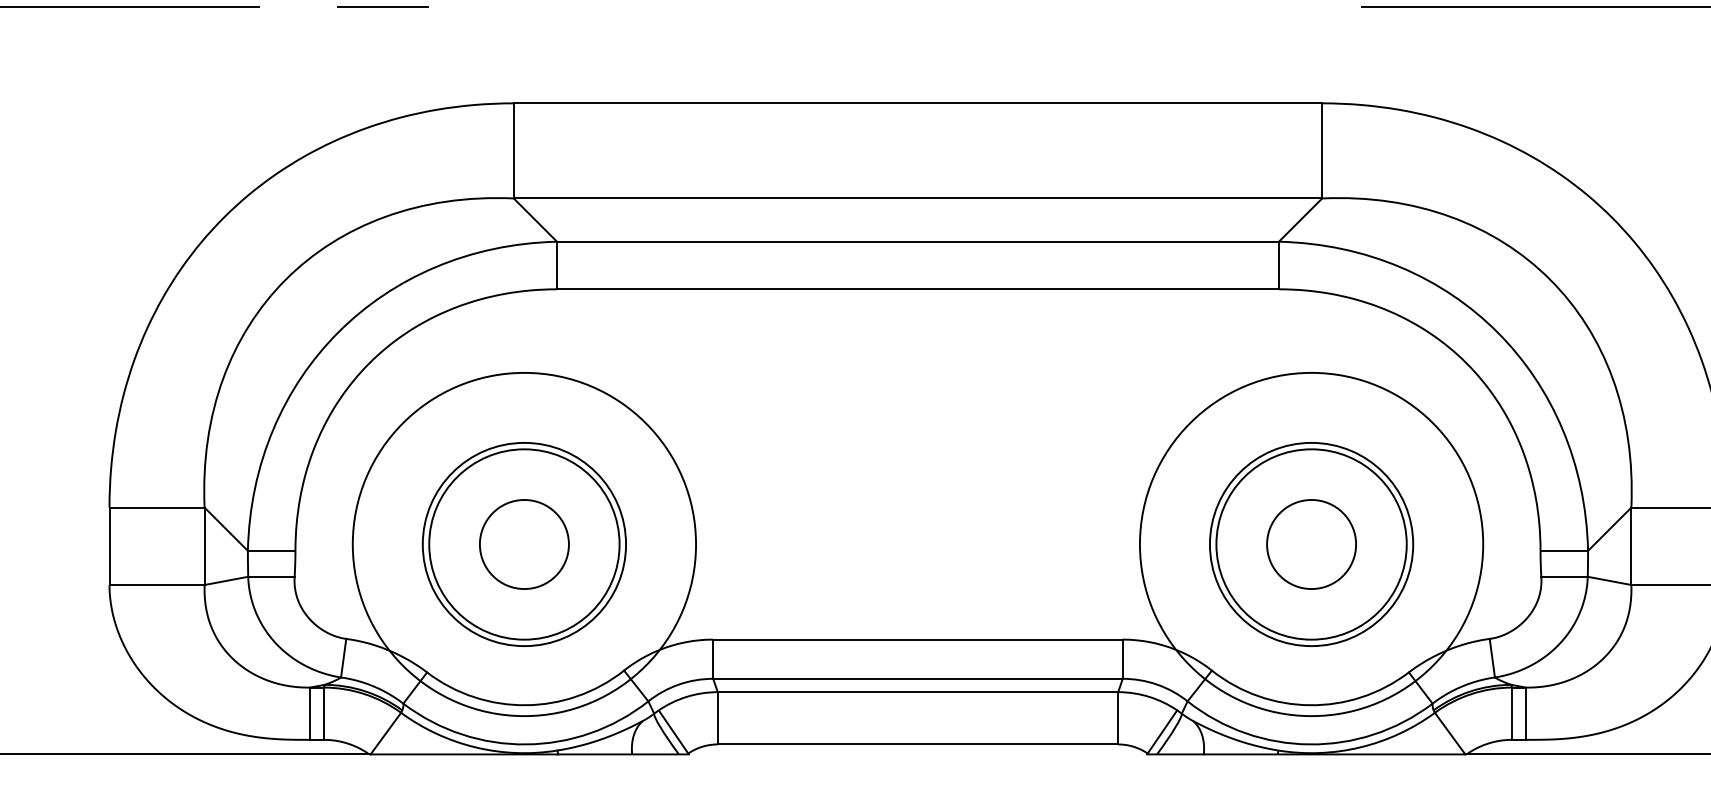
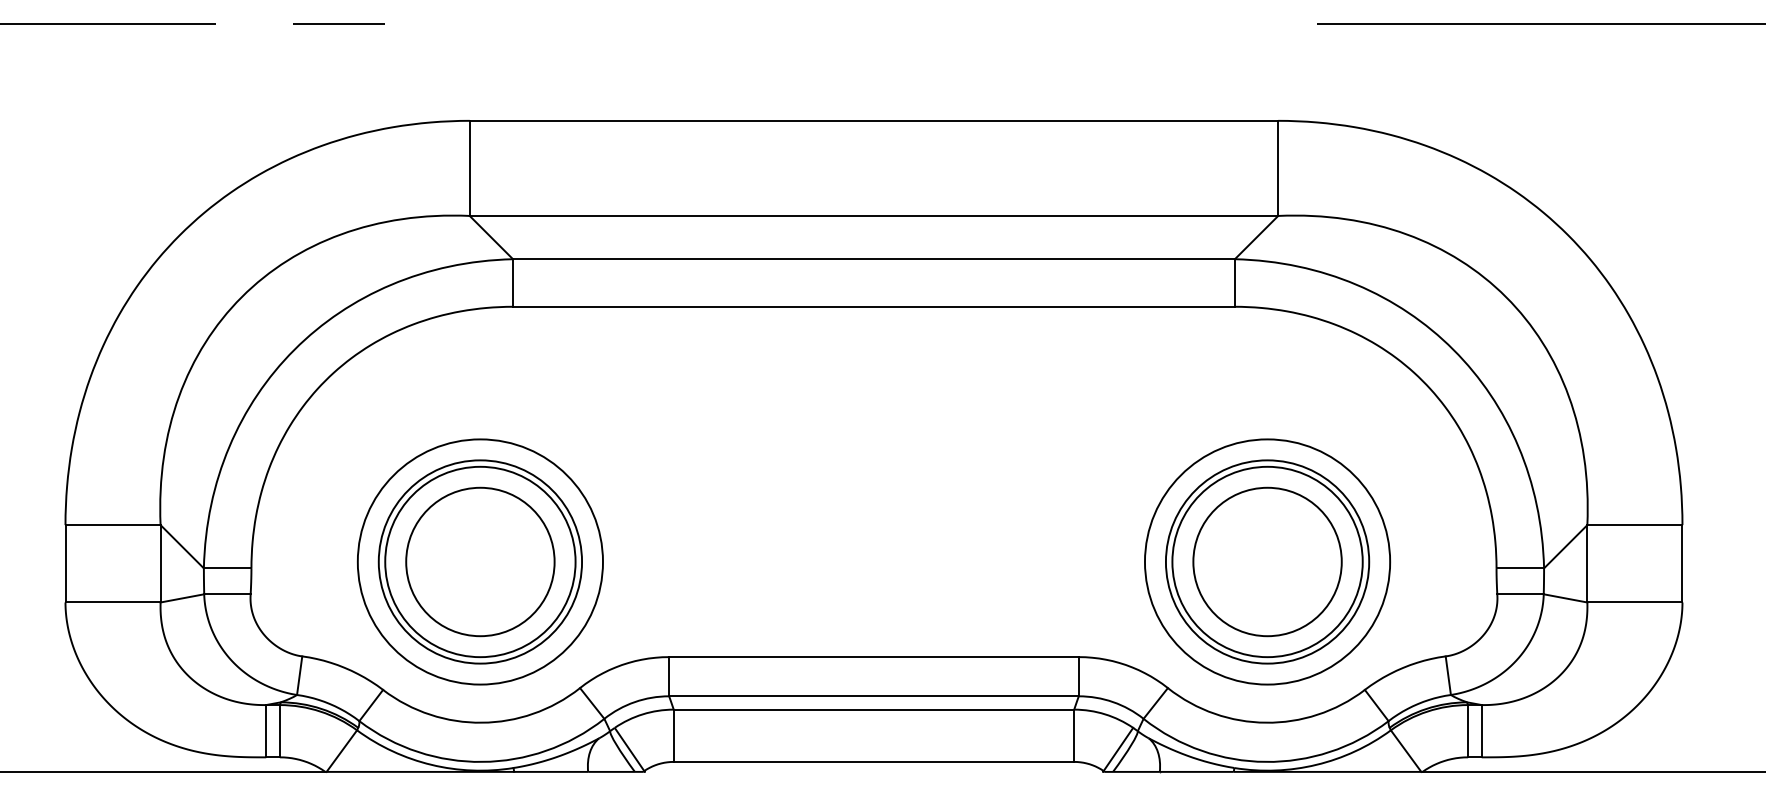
circle: (524, 544) -> (480, 561), size x0.71
circle: (524, 544) -> (480, 561), size x1.67
circle: (1311, 544) -> (1267, 561), size x0.71
circle: (1311, 544) -> (1267, 561), size x1.67

